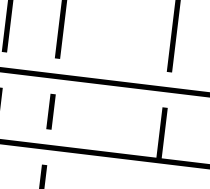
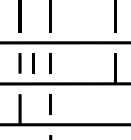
line: (21, 108) -> (33, 63), added

